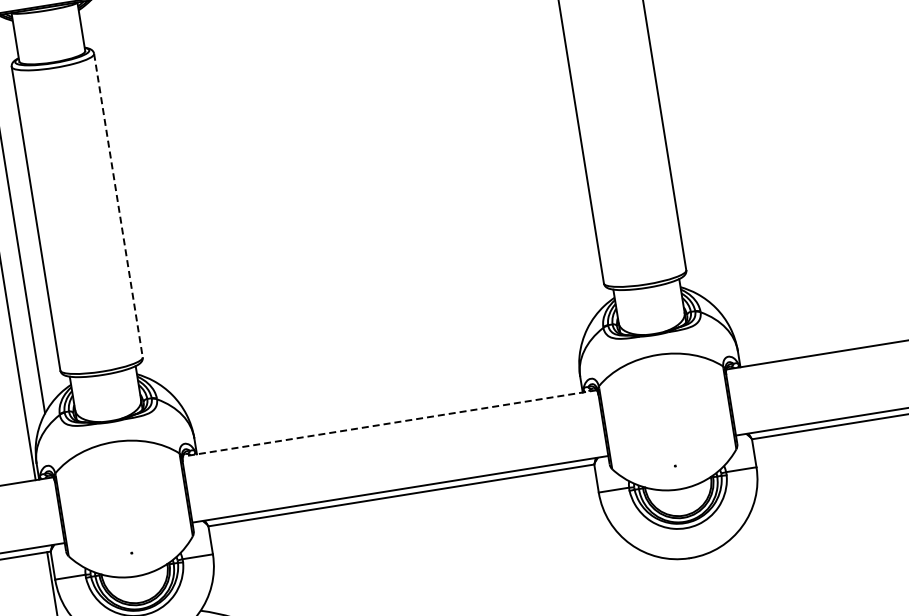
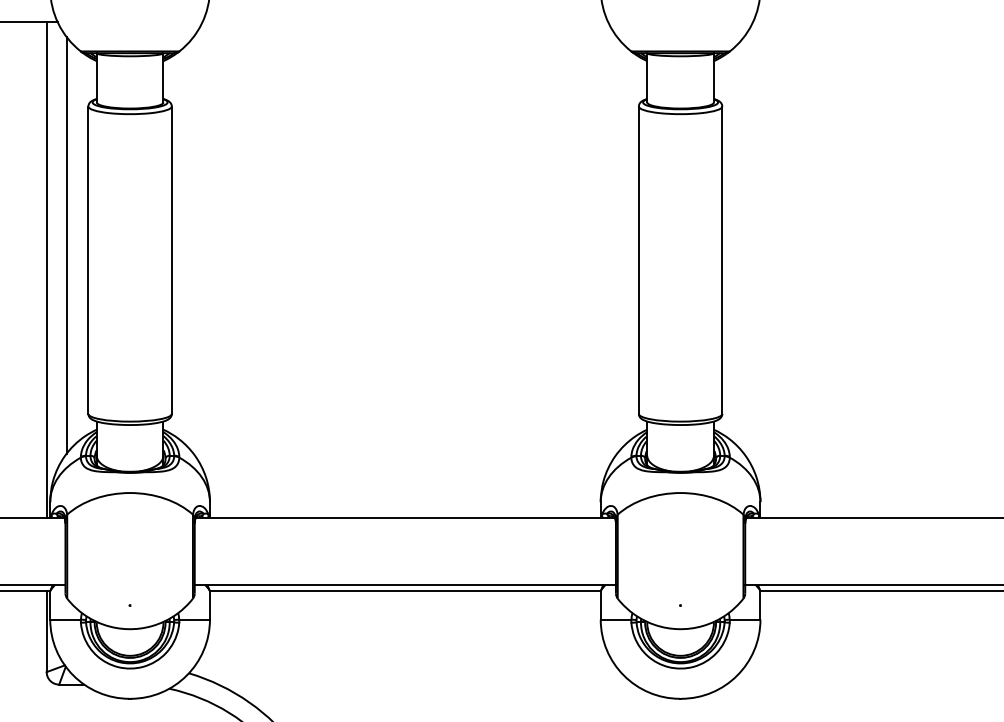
line: (118, 205) -> (171, 260), dashed -> solid
line: (390, 423) -> (405, 518), dashed -> solid

